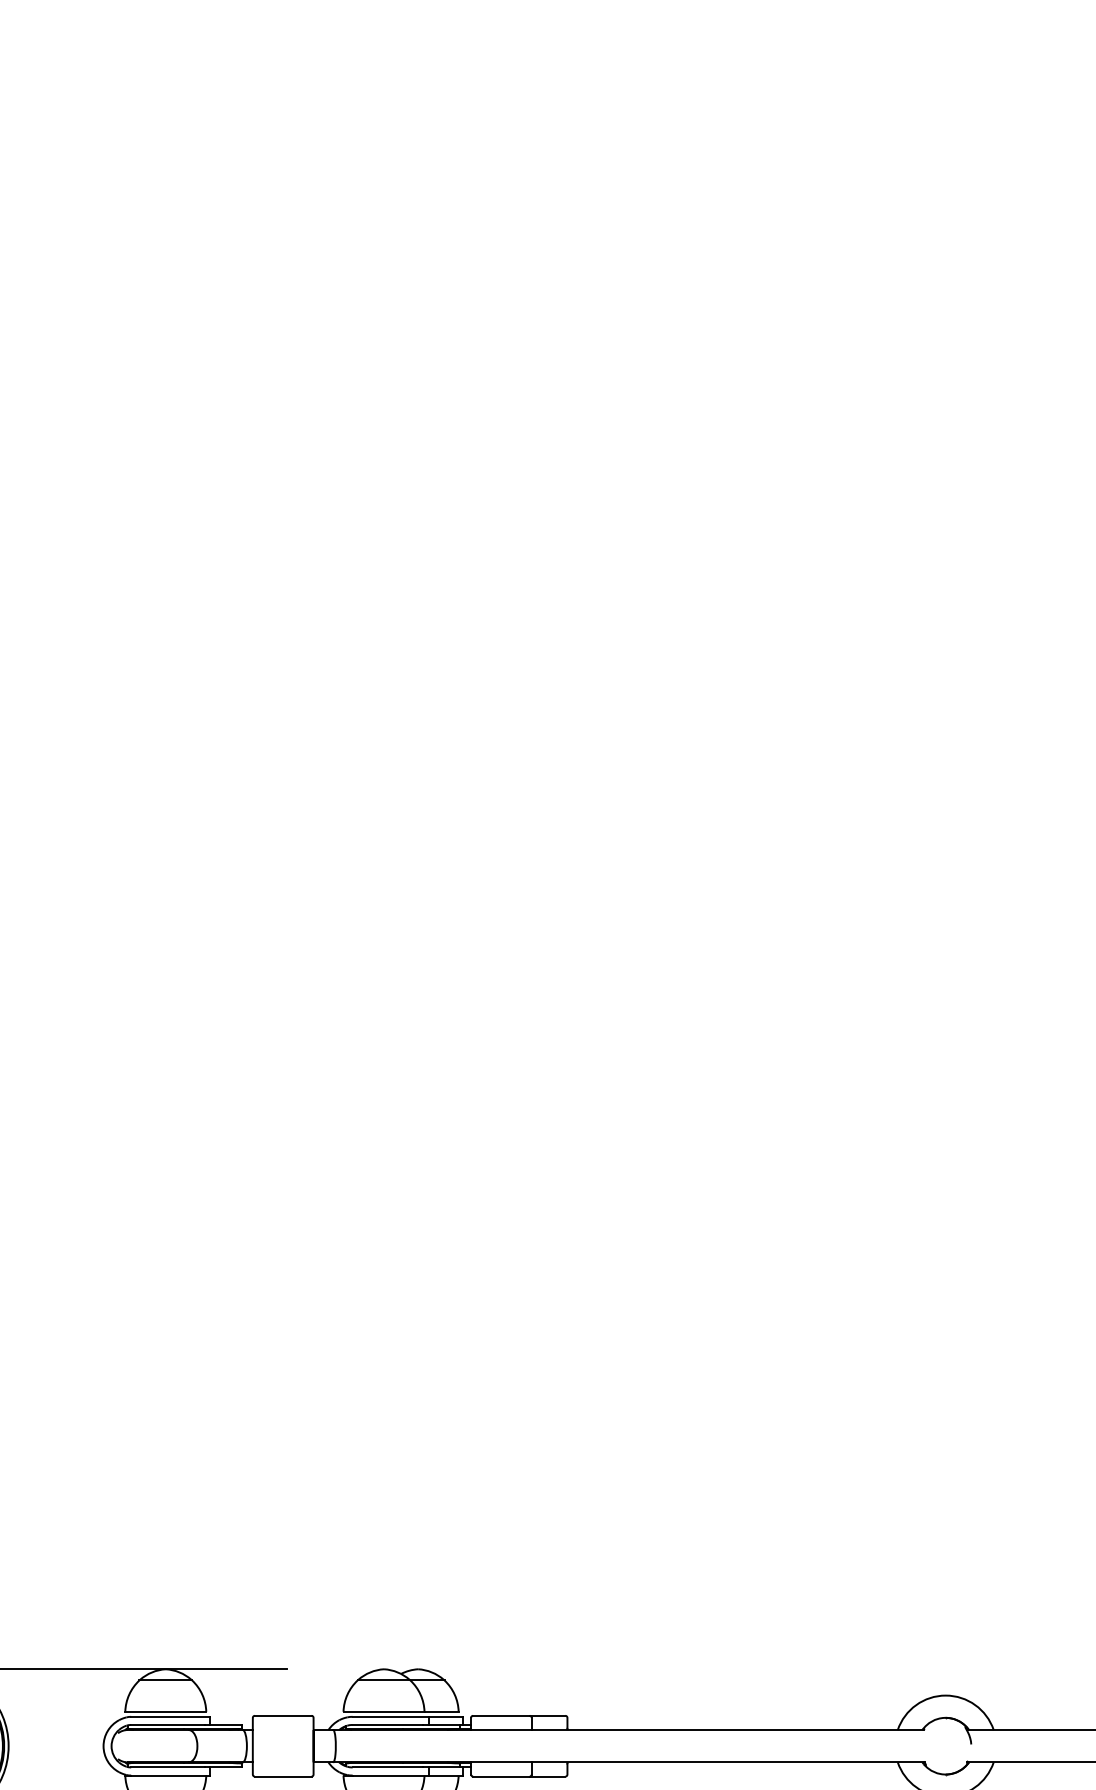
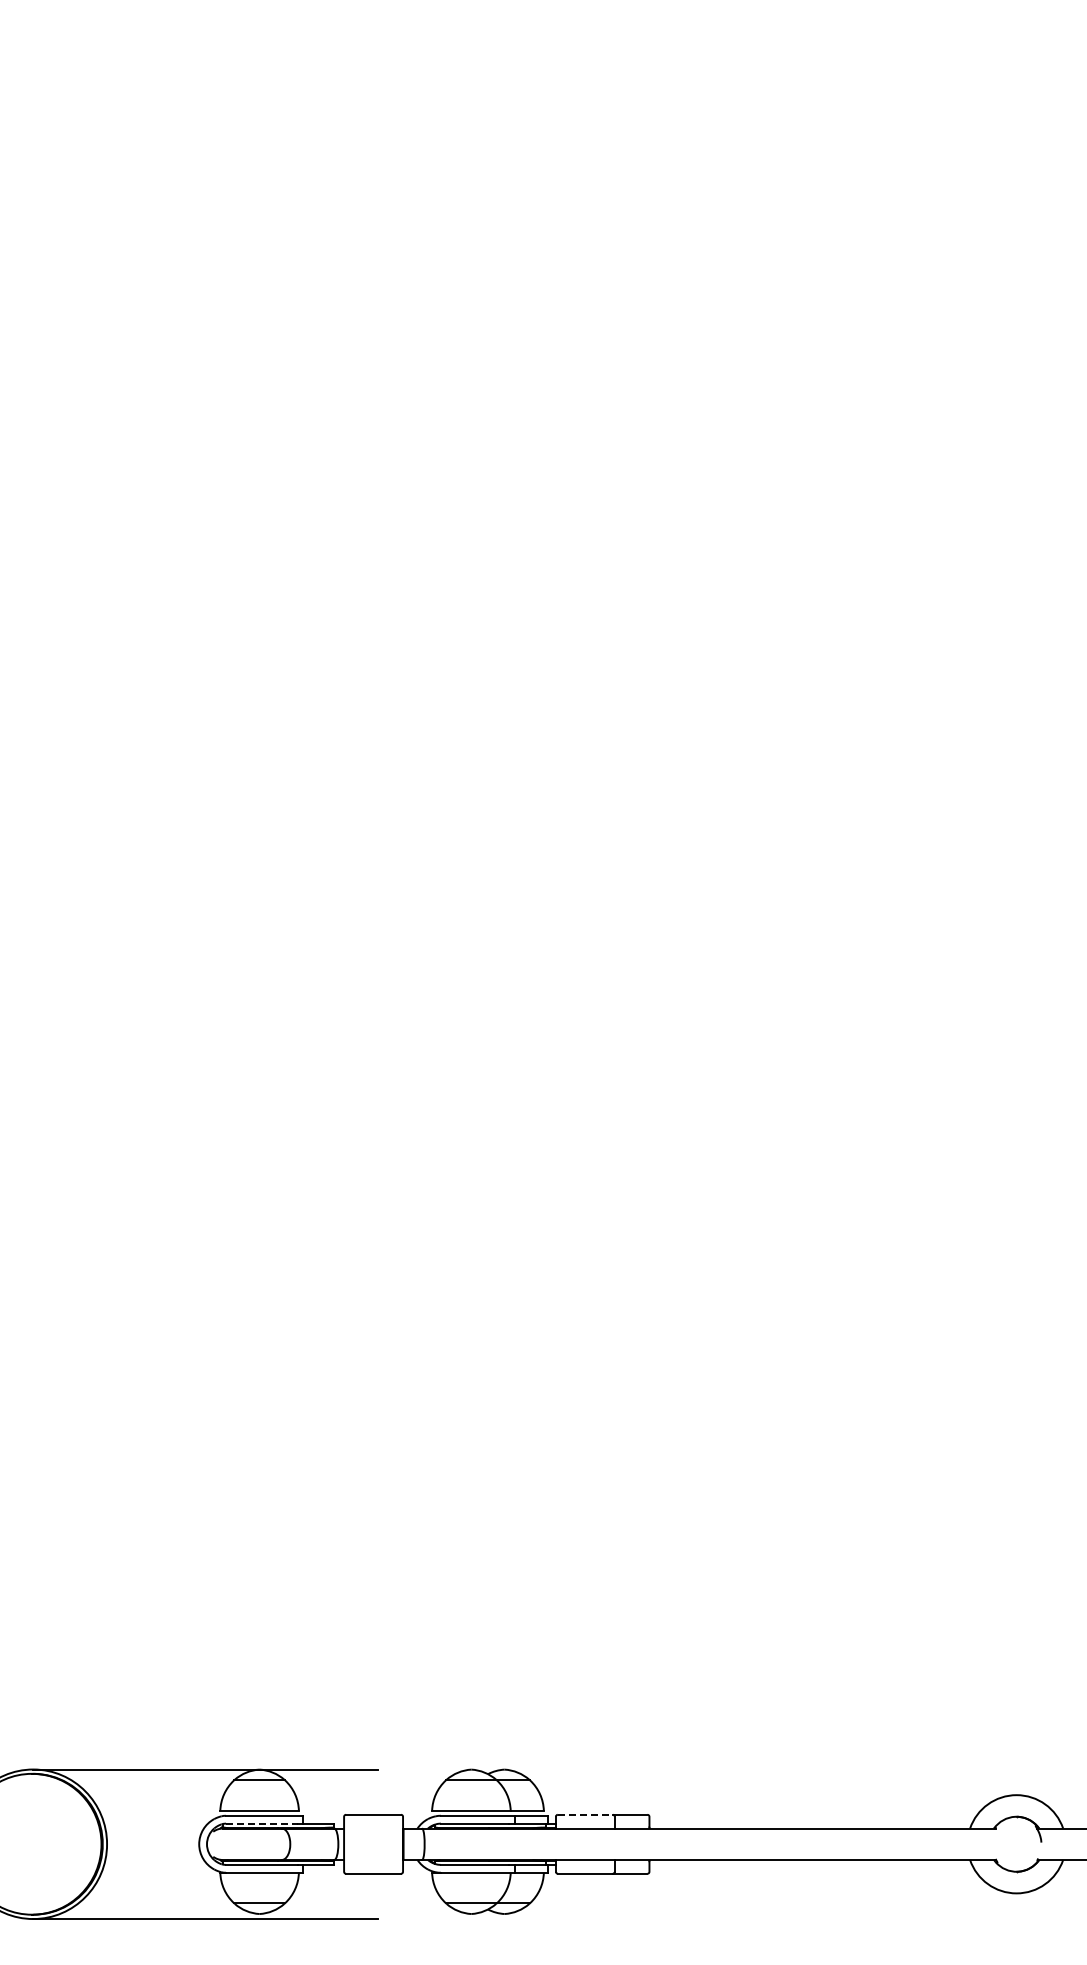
line: (501, 1715) -> (585, 1814), solid -> dashed
line: (167, 1724) -> (261, 1823), solid -> dashed

